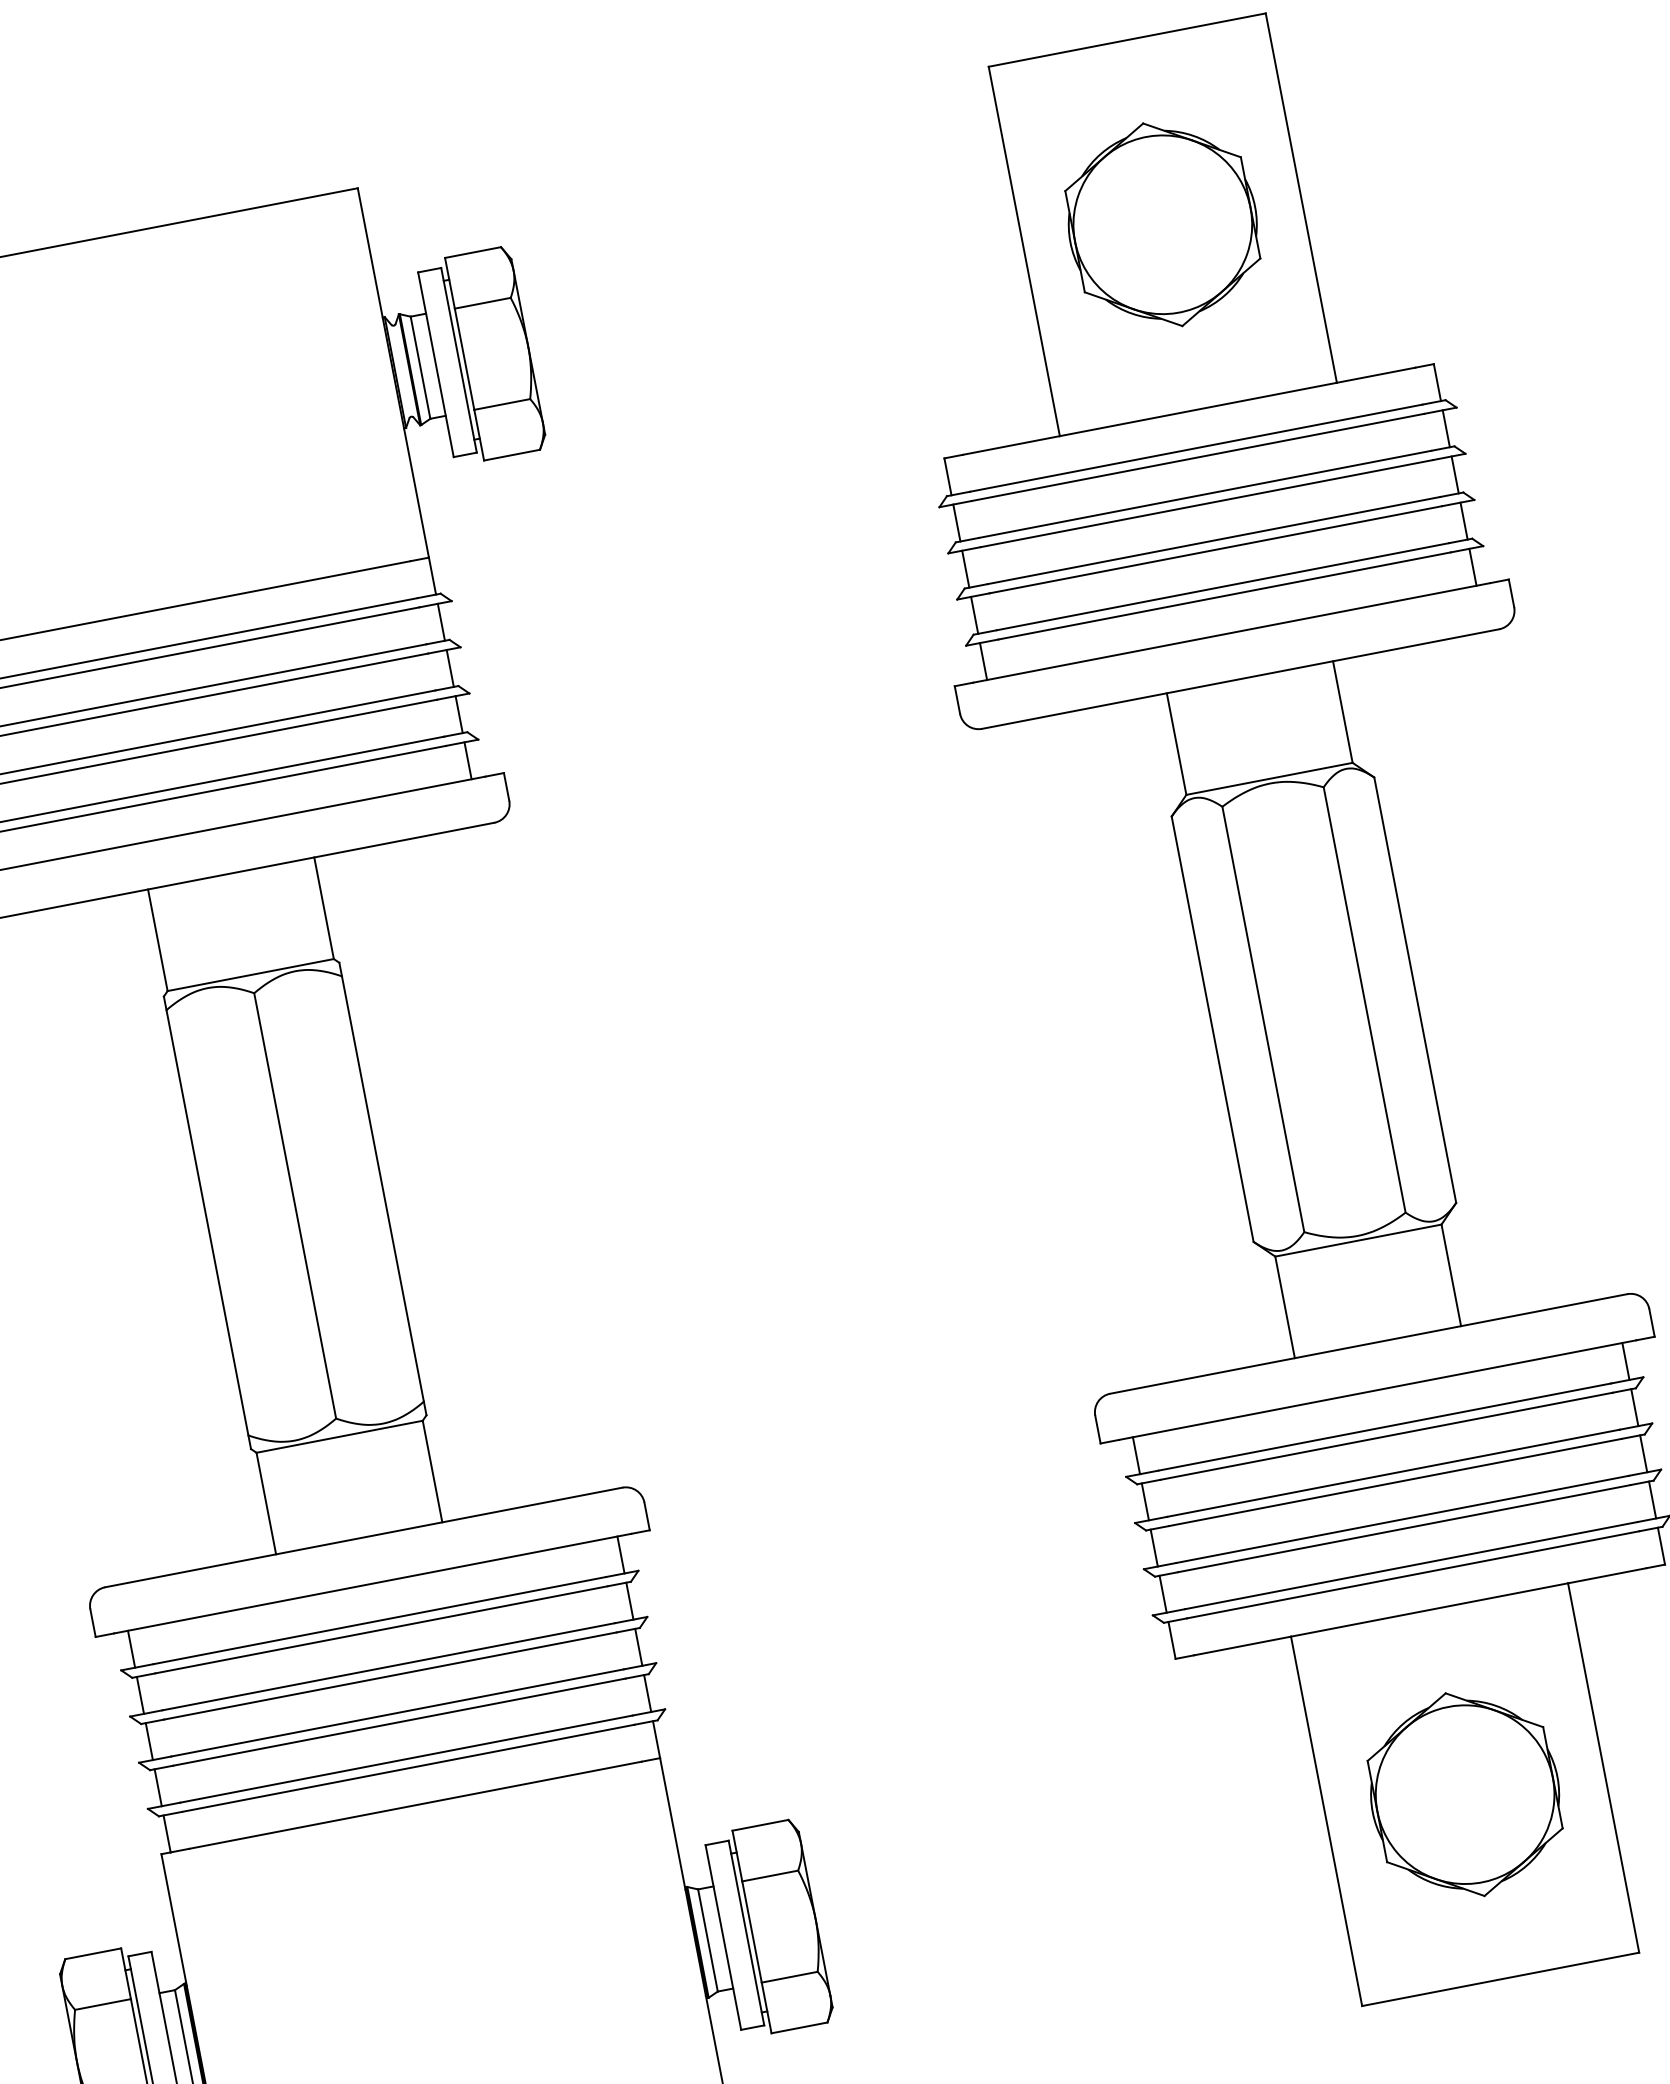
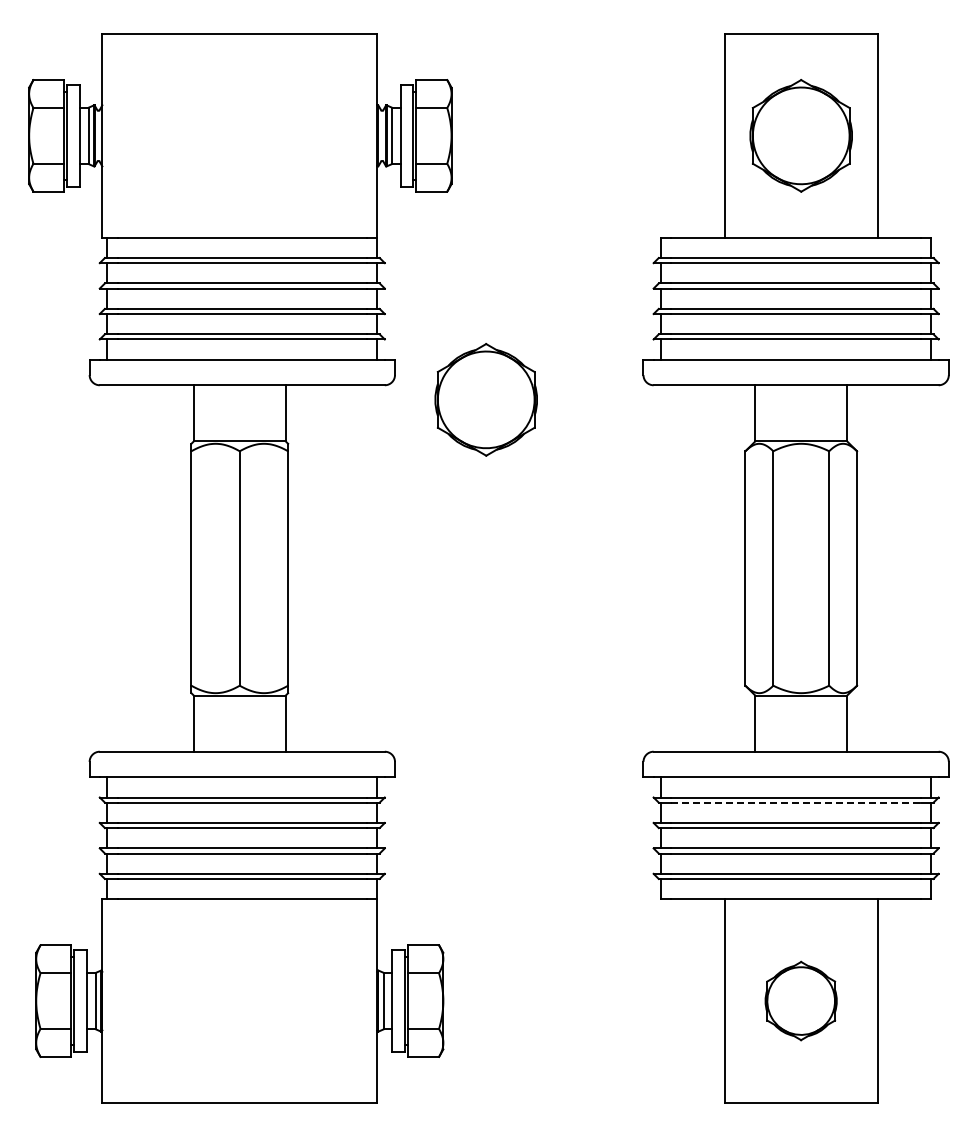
part: (681, 813) -> (485, 399), added
line: (1387, 1435) -> (796, 802), solid -> dashed
part: (1463, 1793) -> (800, 1000), size x0.7

